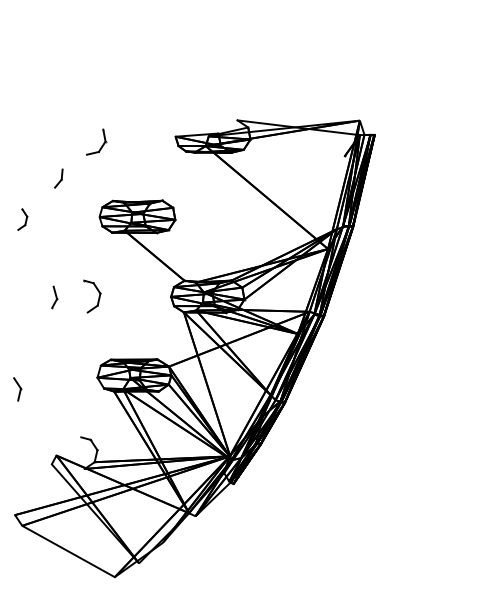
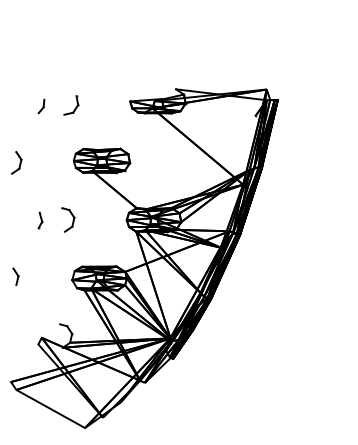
part: (58, 178) -> (41, 106), moved
part: (22, 219) -> (16, 162), size x1.43
part: (16, 389) -> (15, 276), moved

